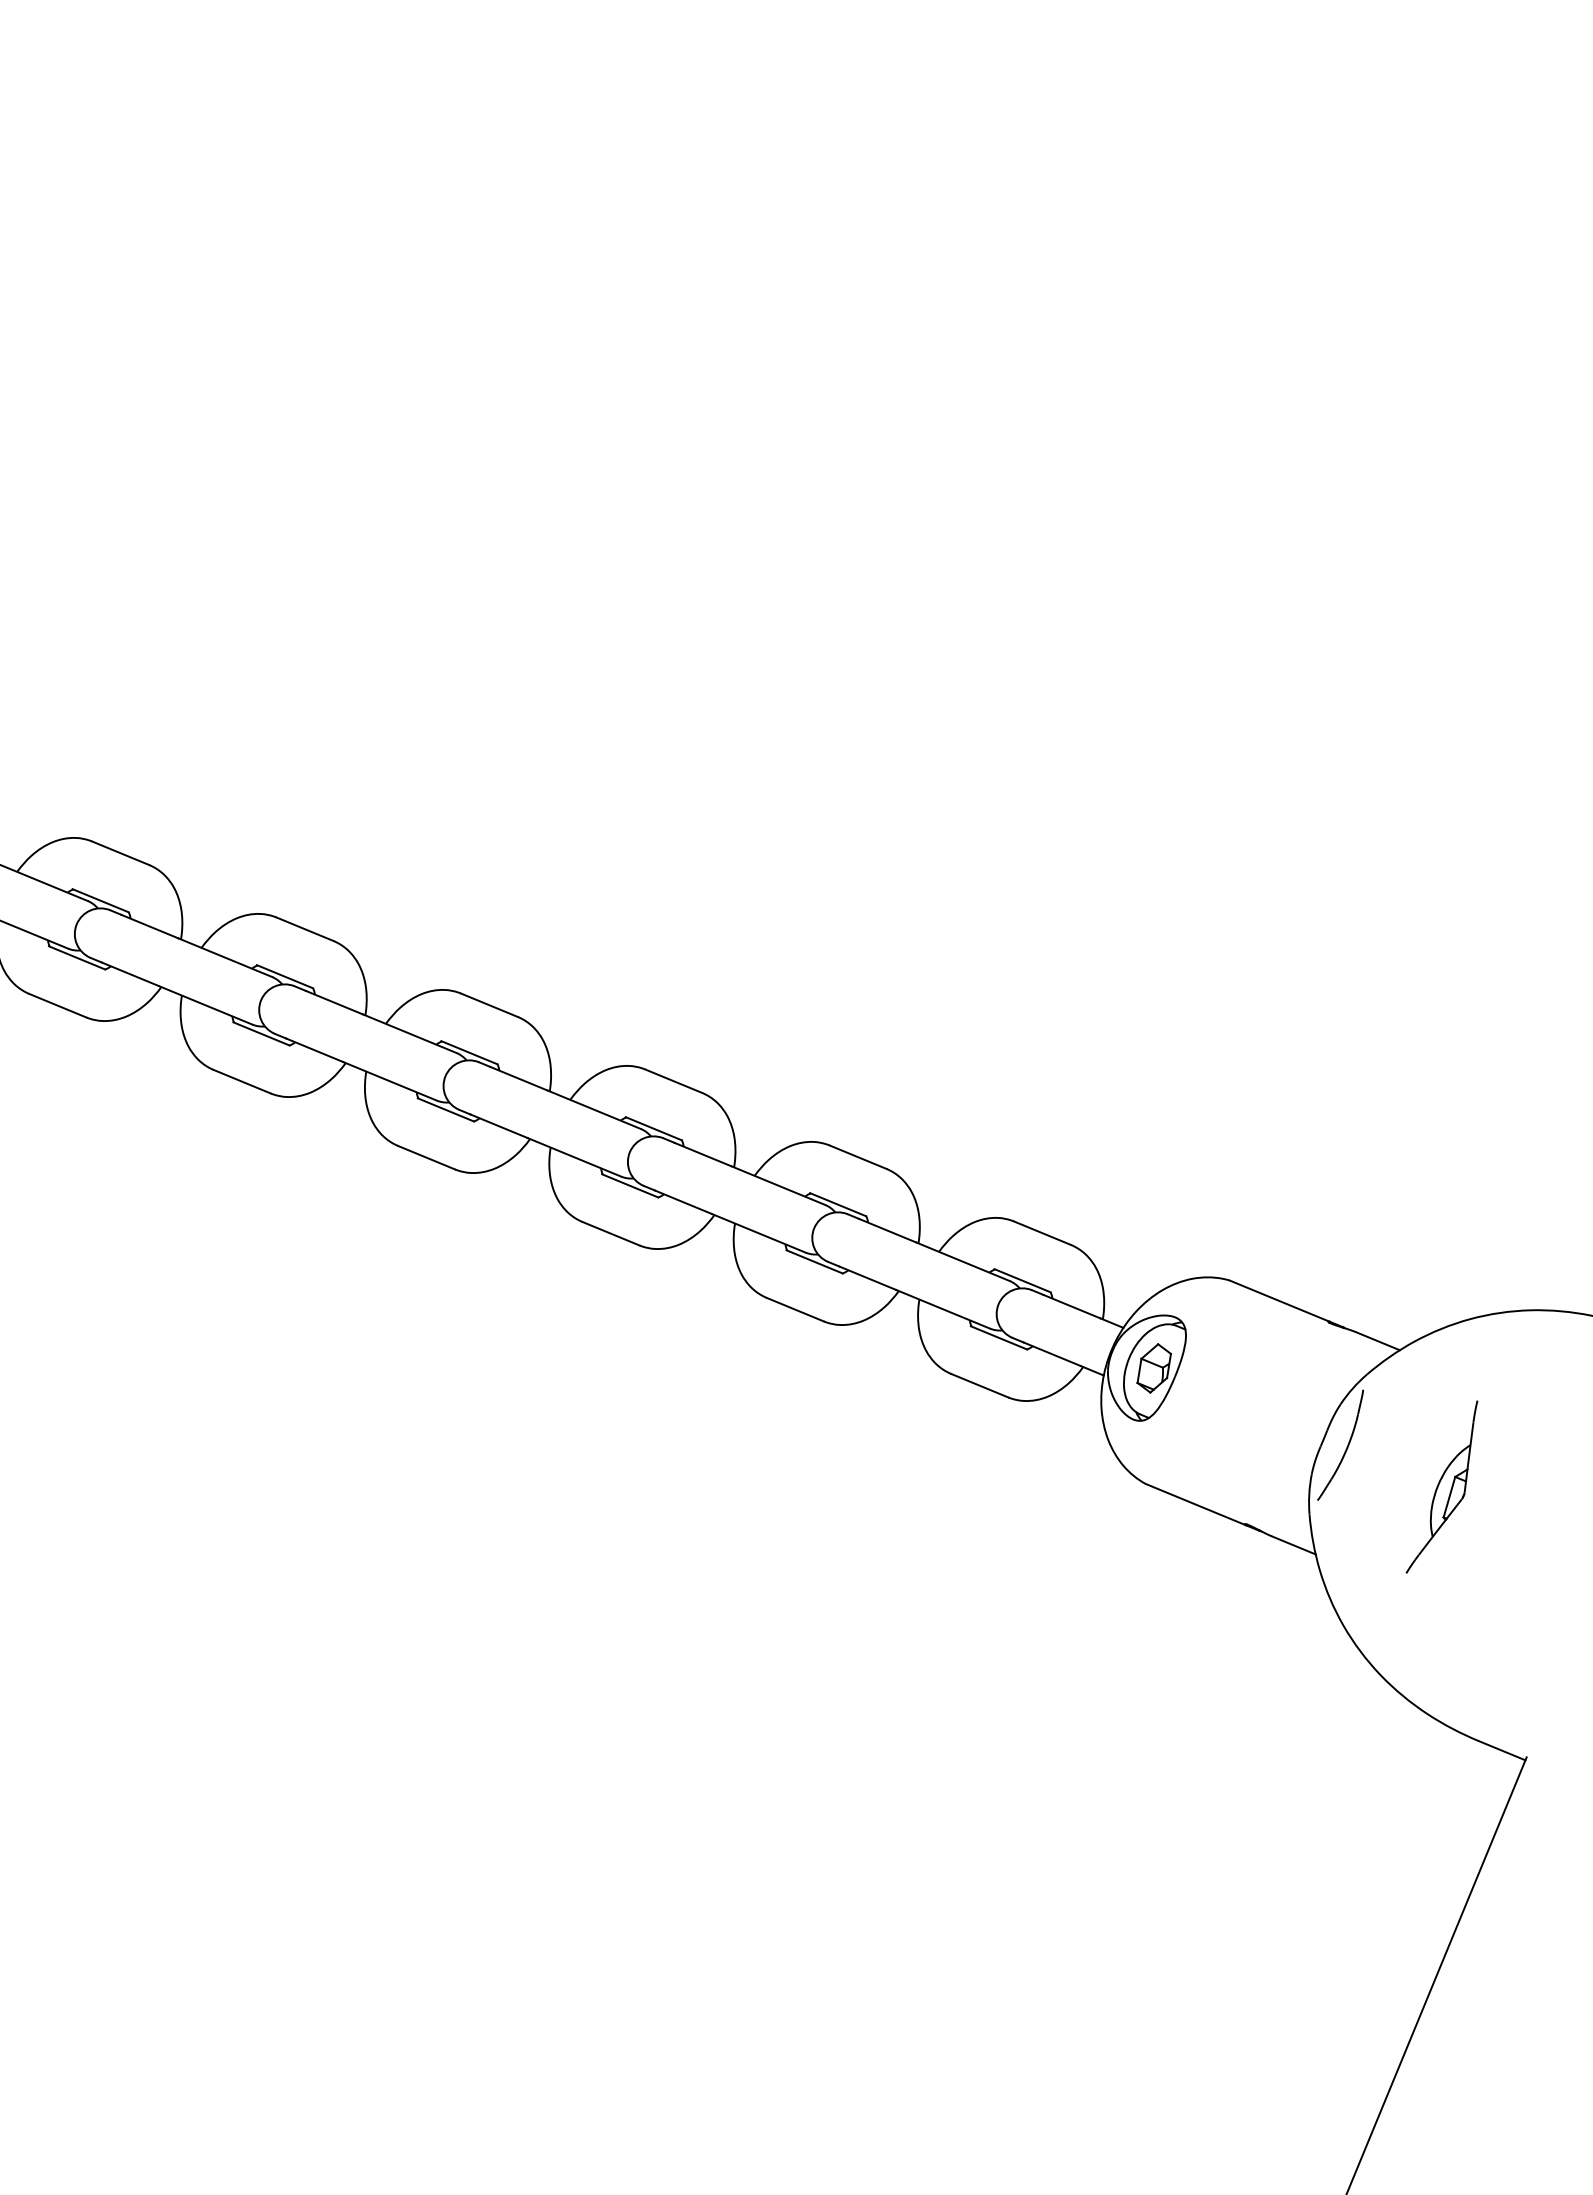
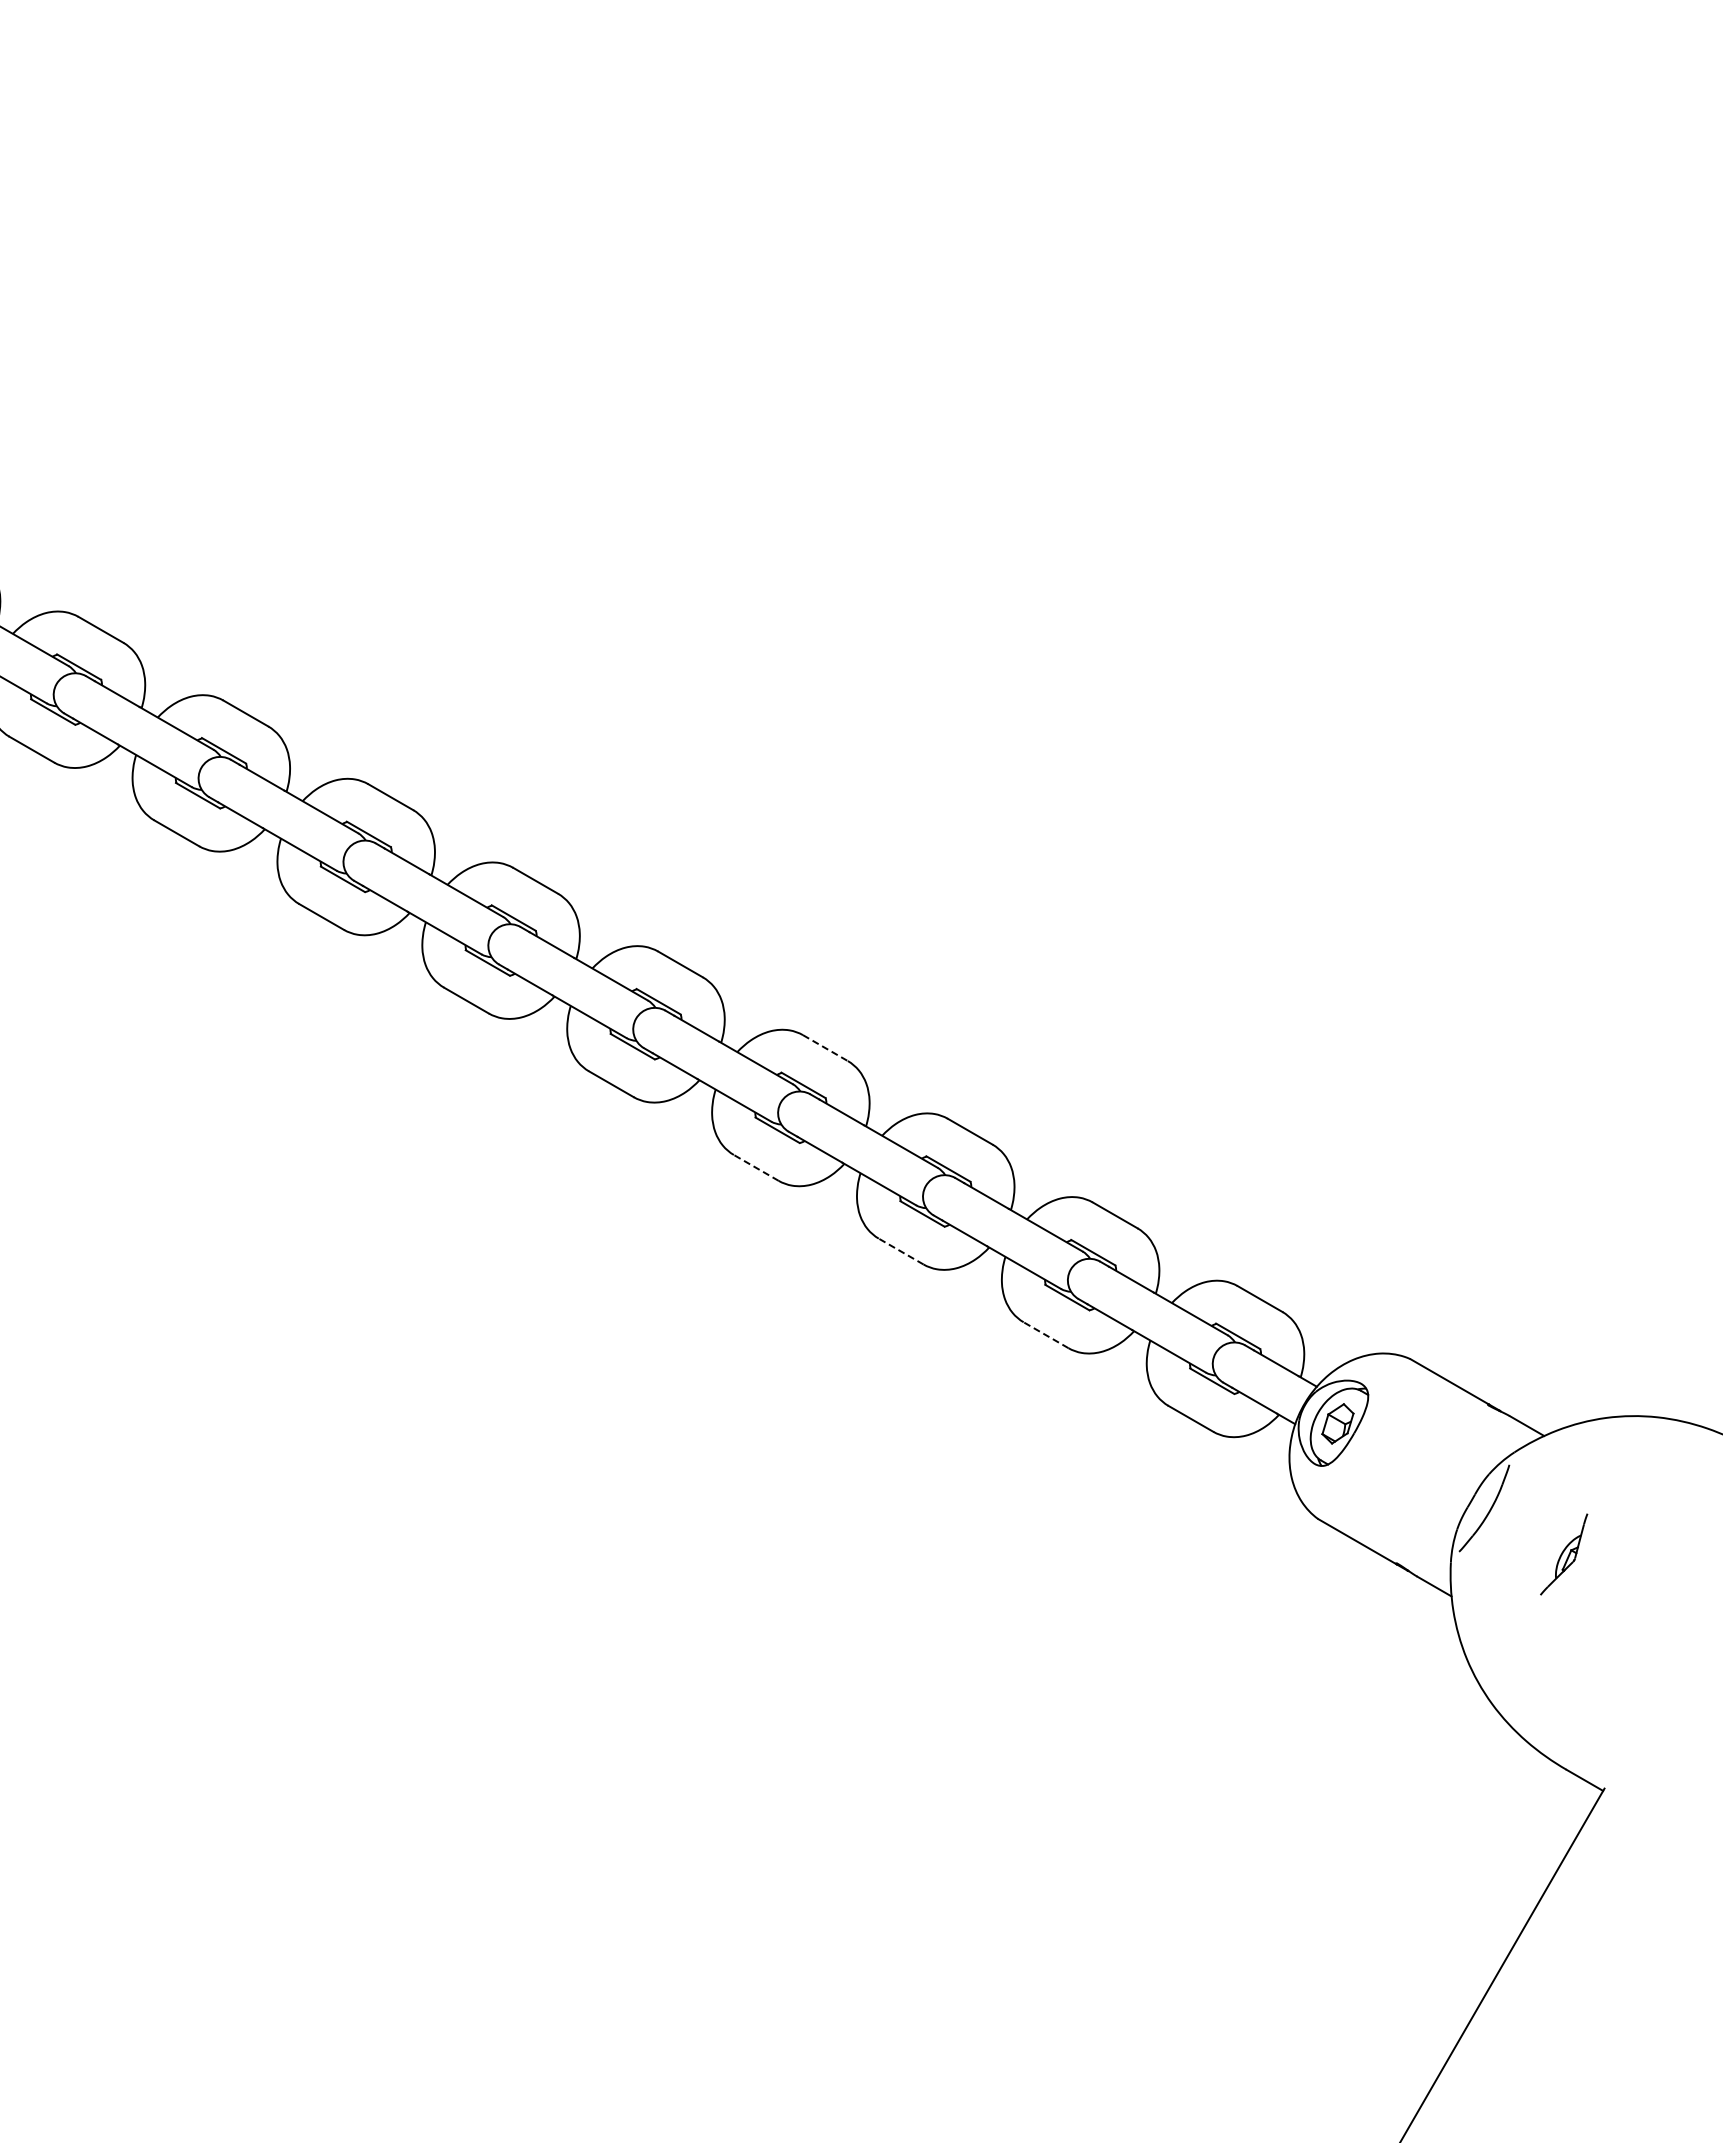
line: (489, 1005) -> (825, 1048), solid -> dashed
line: (426, 1157) -> (756, 1167), solid -> dashed
line: (611, 1233) -> (901, 1251), solid -> dashed
line: (795, 1309) -> (1046, 1335), solid -> dashed
part: (1441, 1487) -> (1563, 1554), size x0.6

